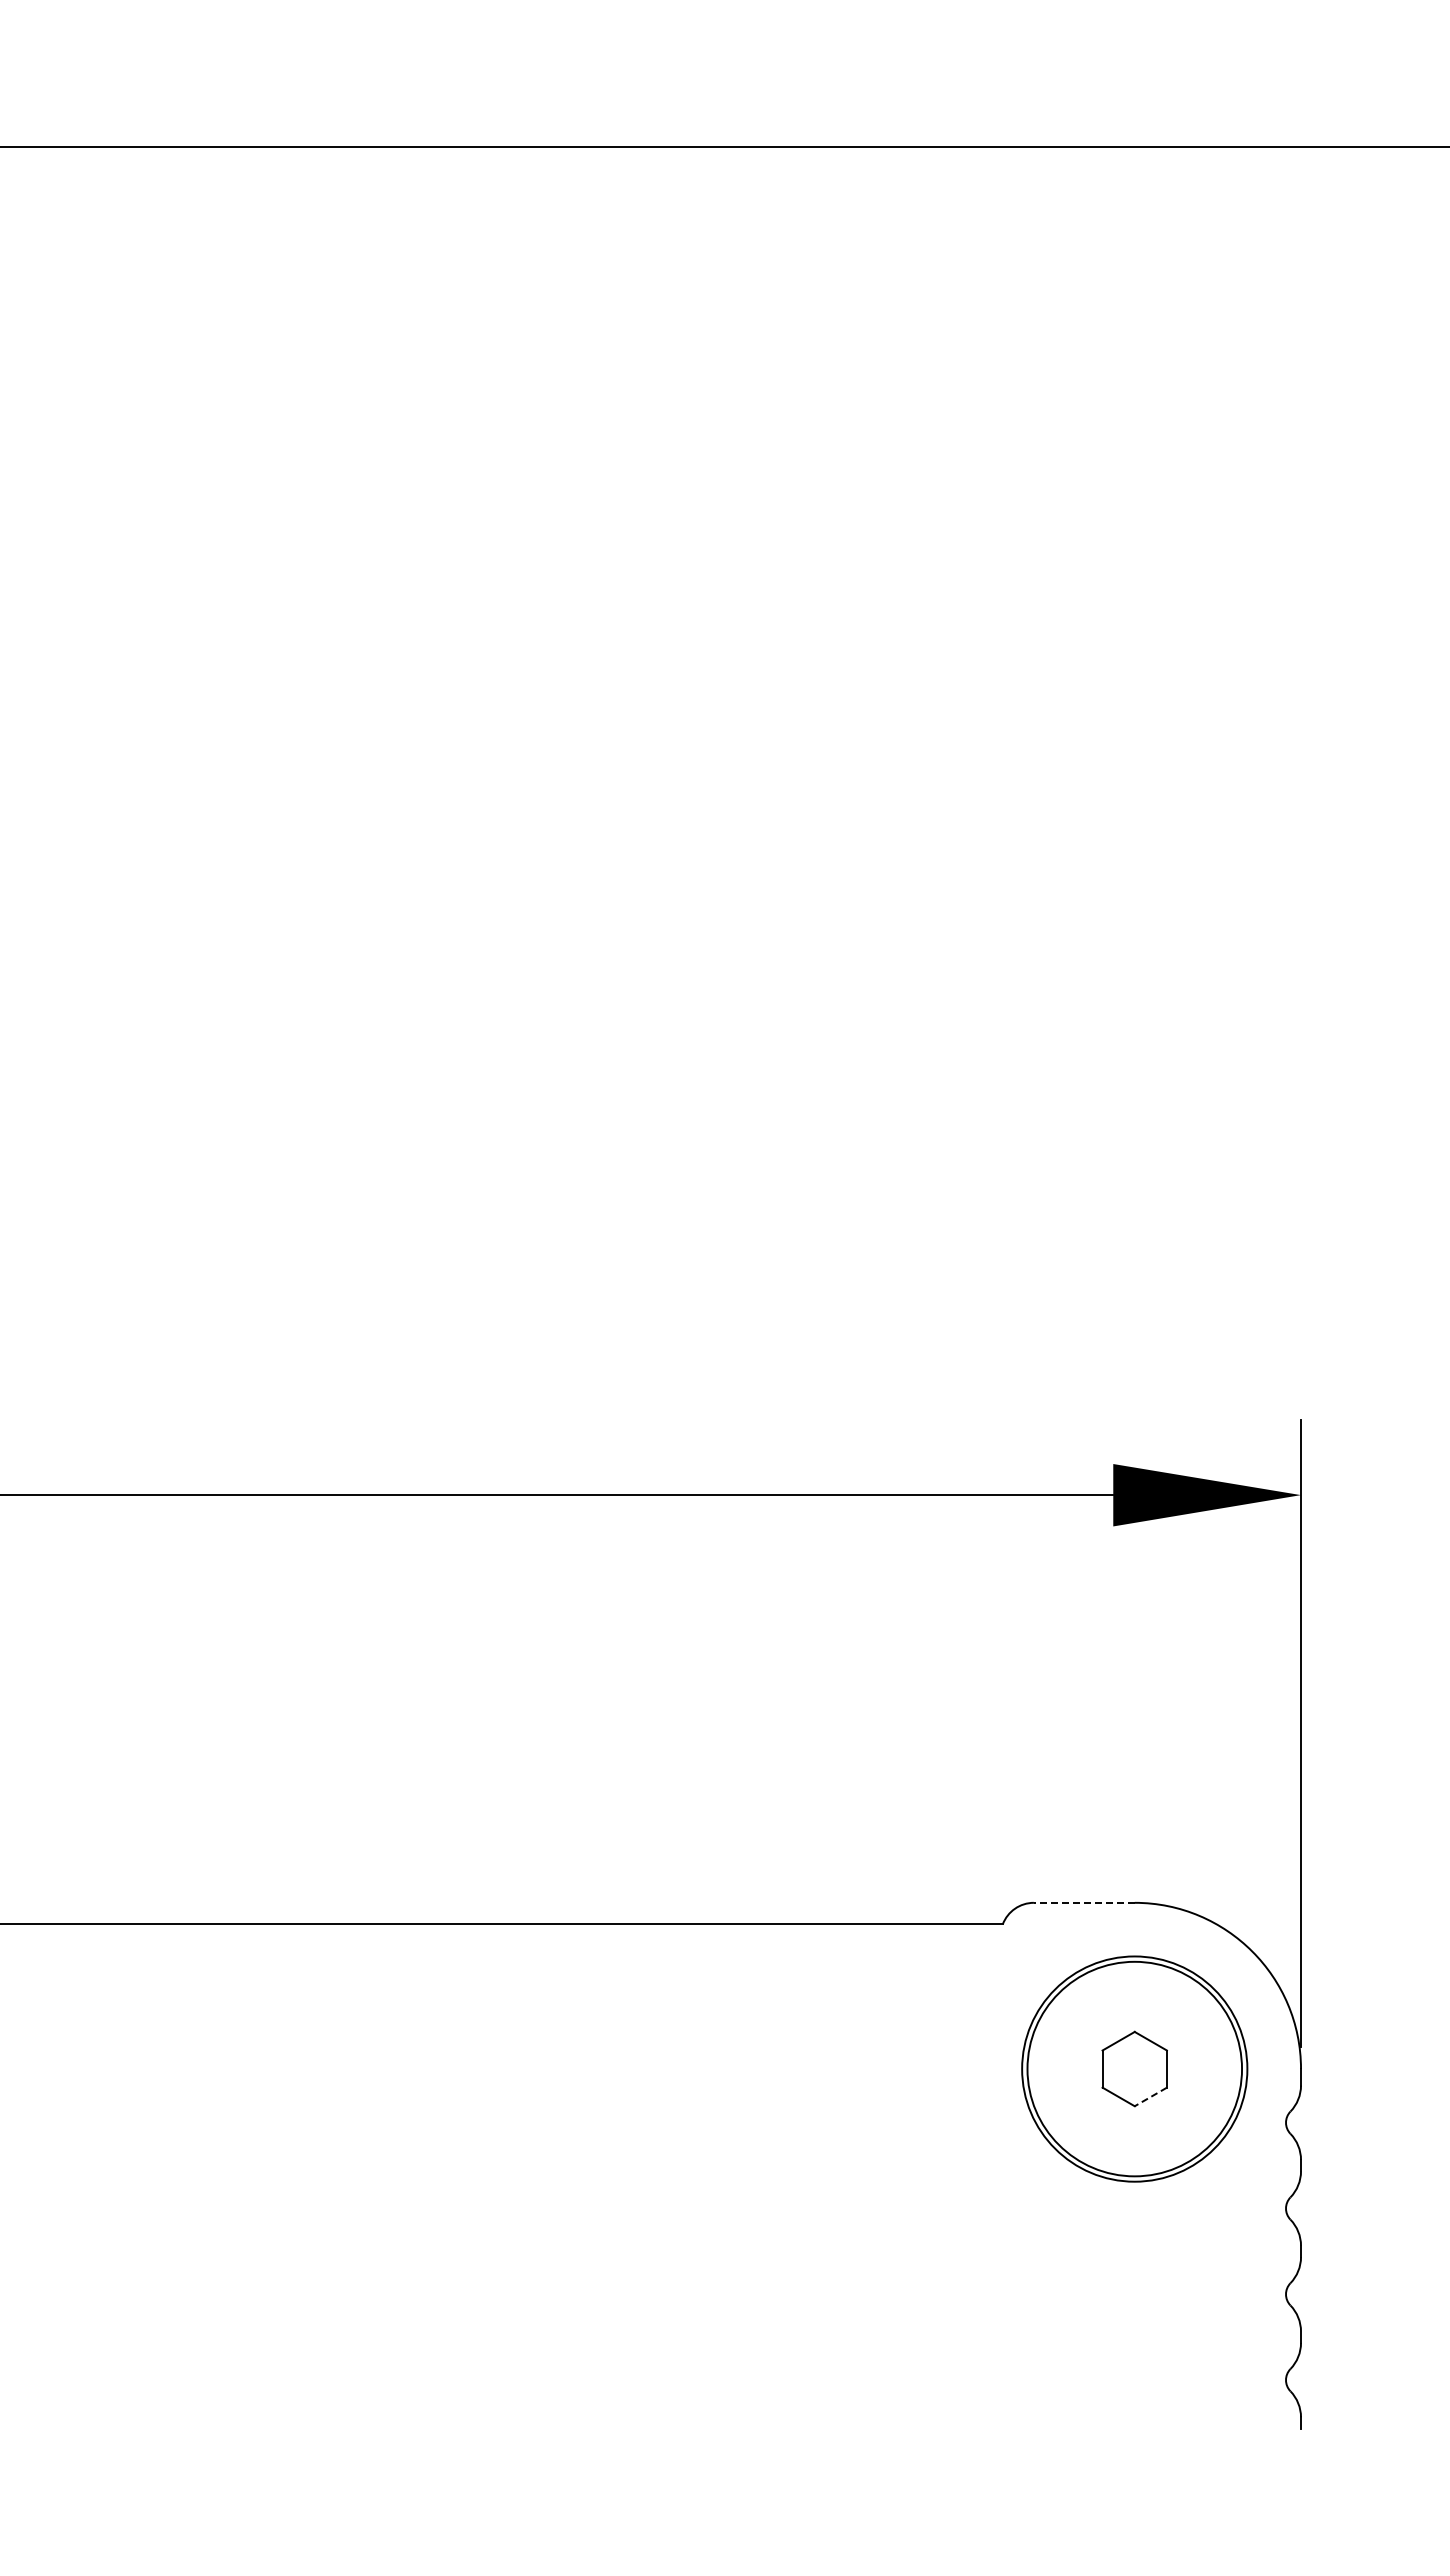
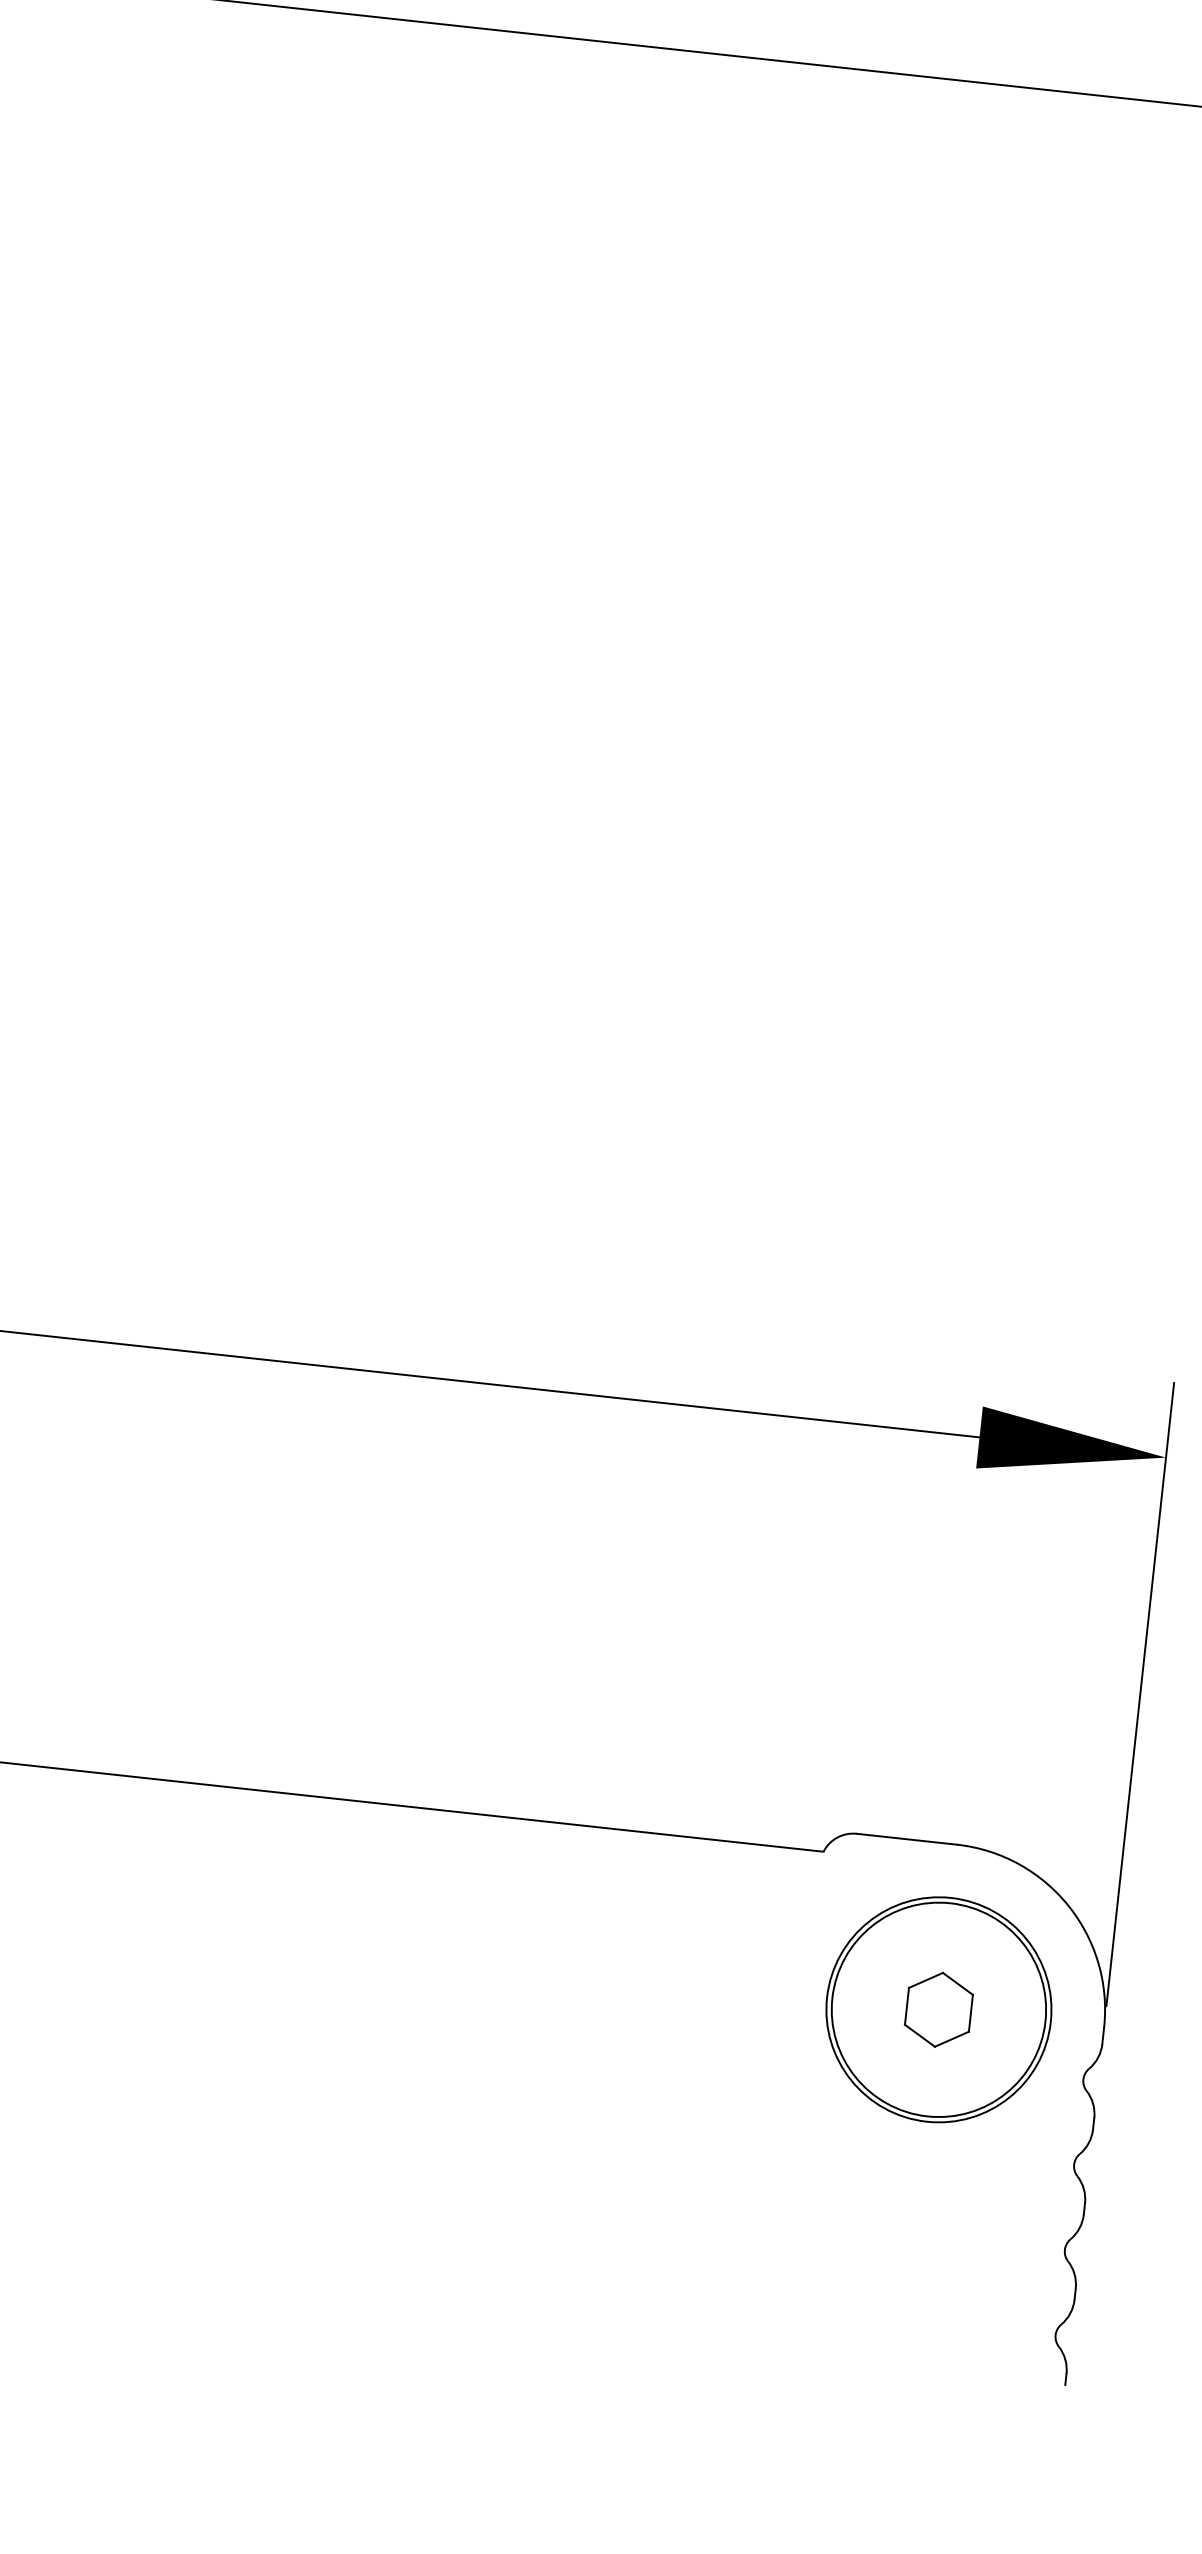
line: (1083, 1902) -> (906, 1838), dashed -> solid
line: (1150, 2096) -> (951, 2038), dashed -> solid

